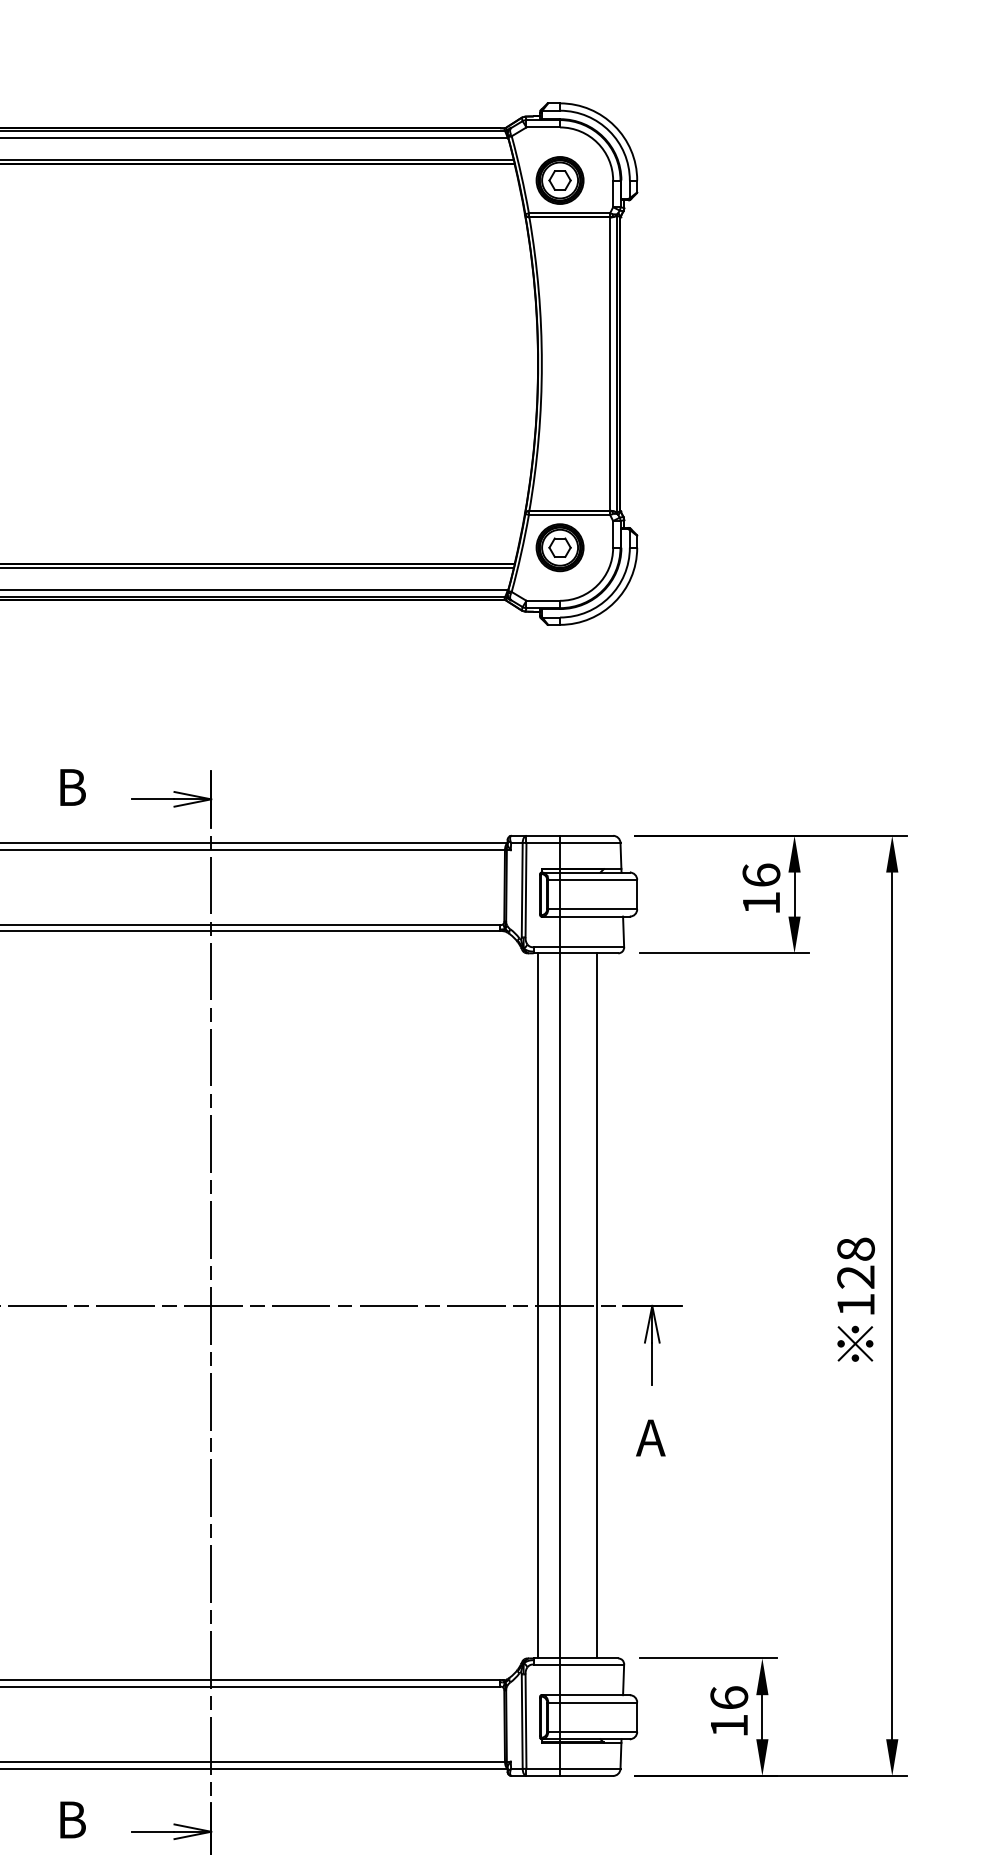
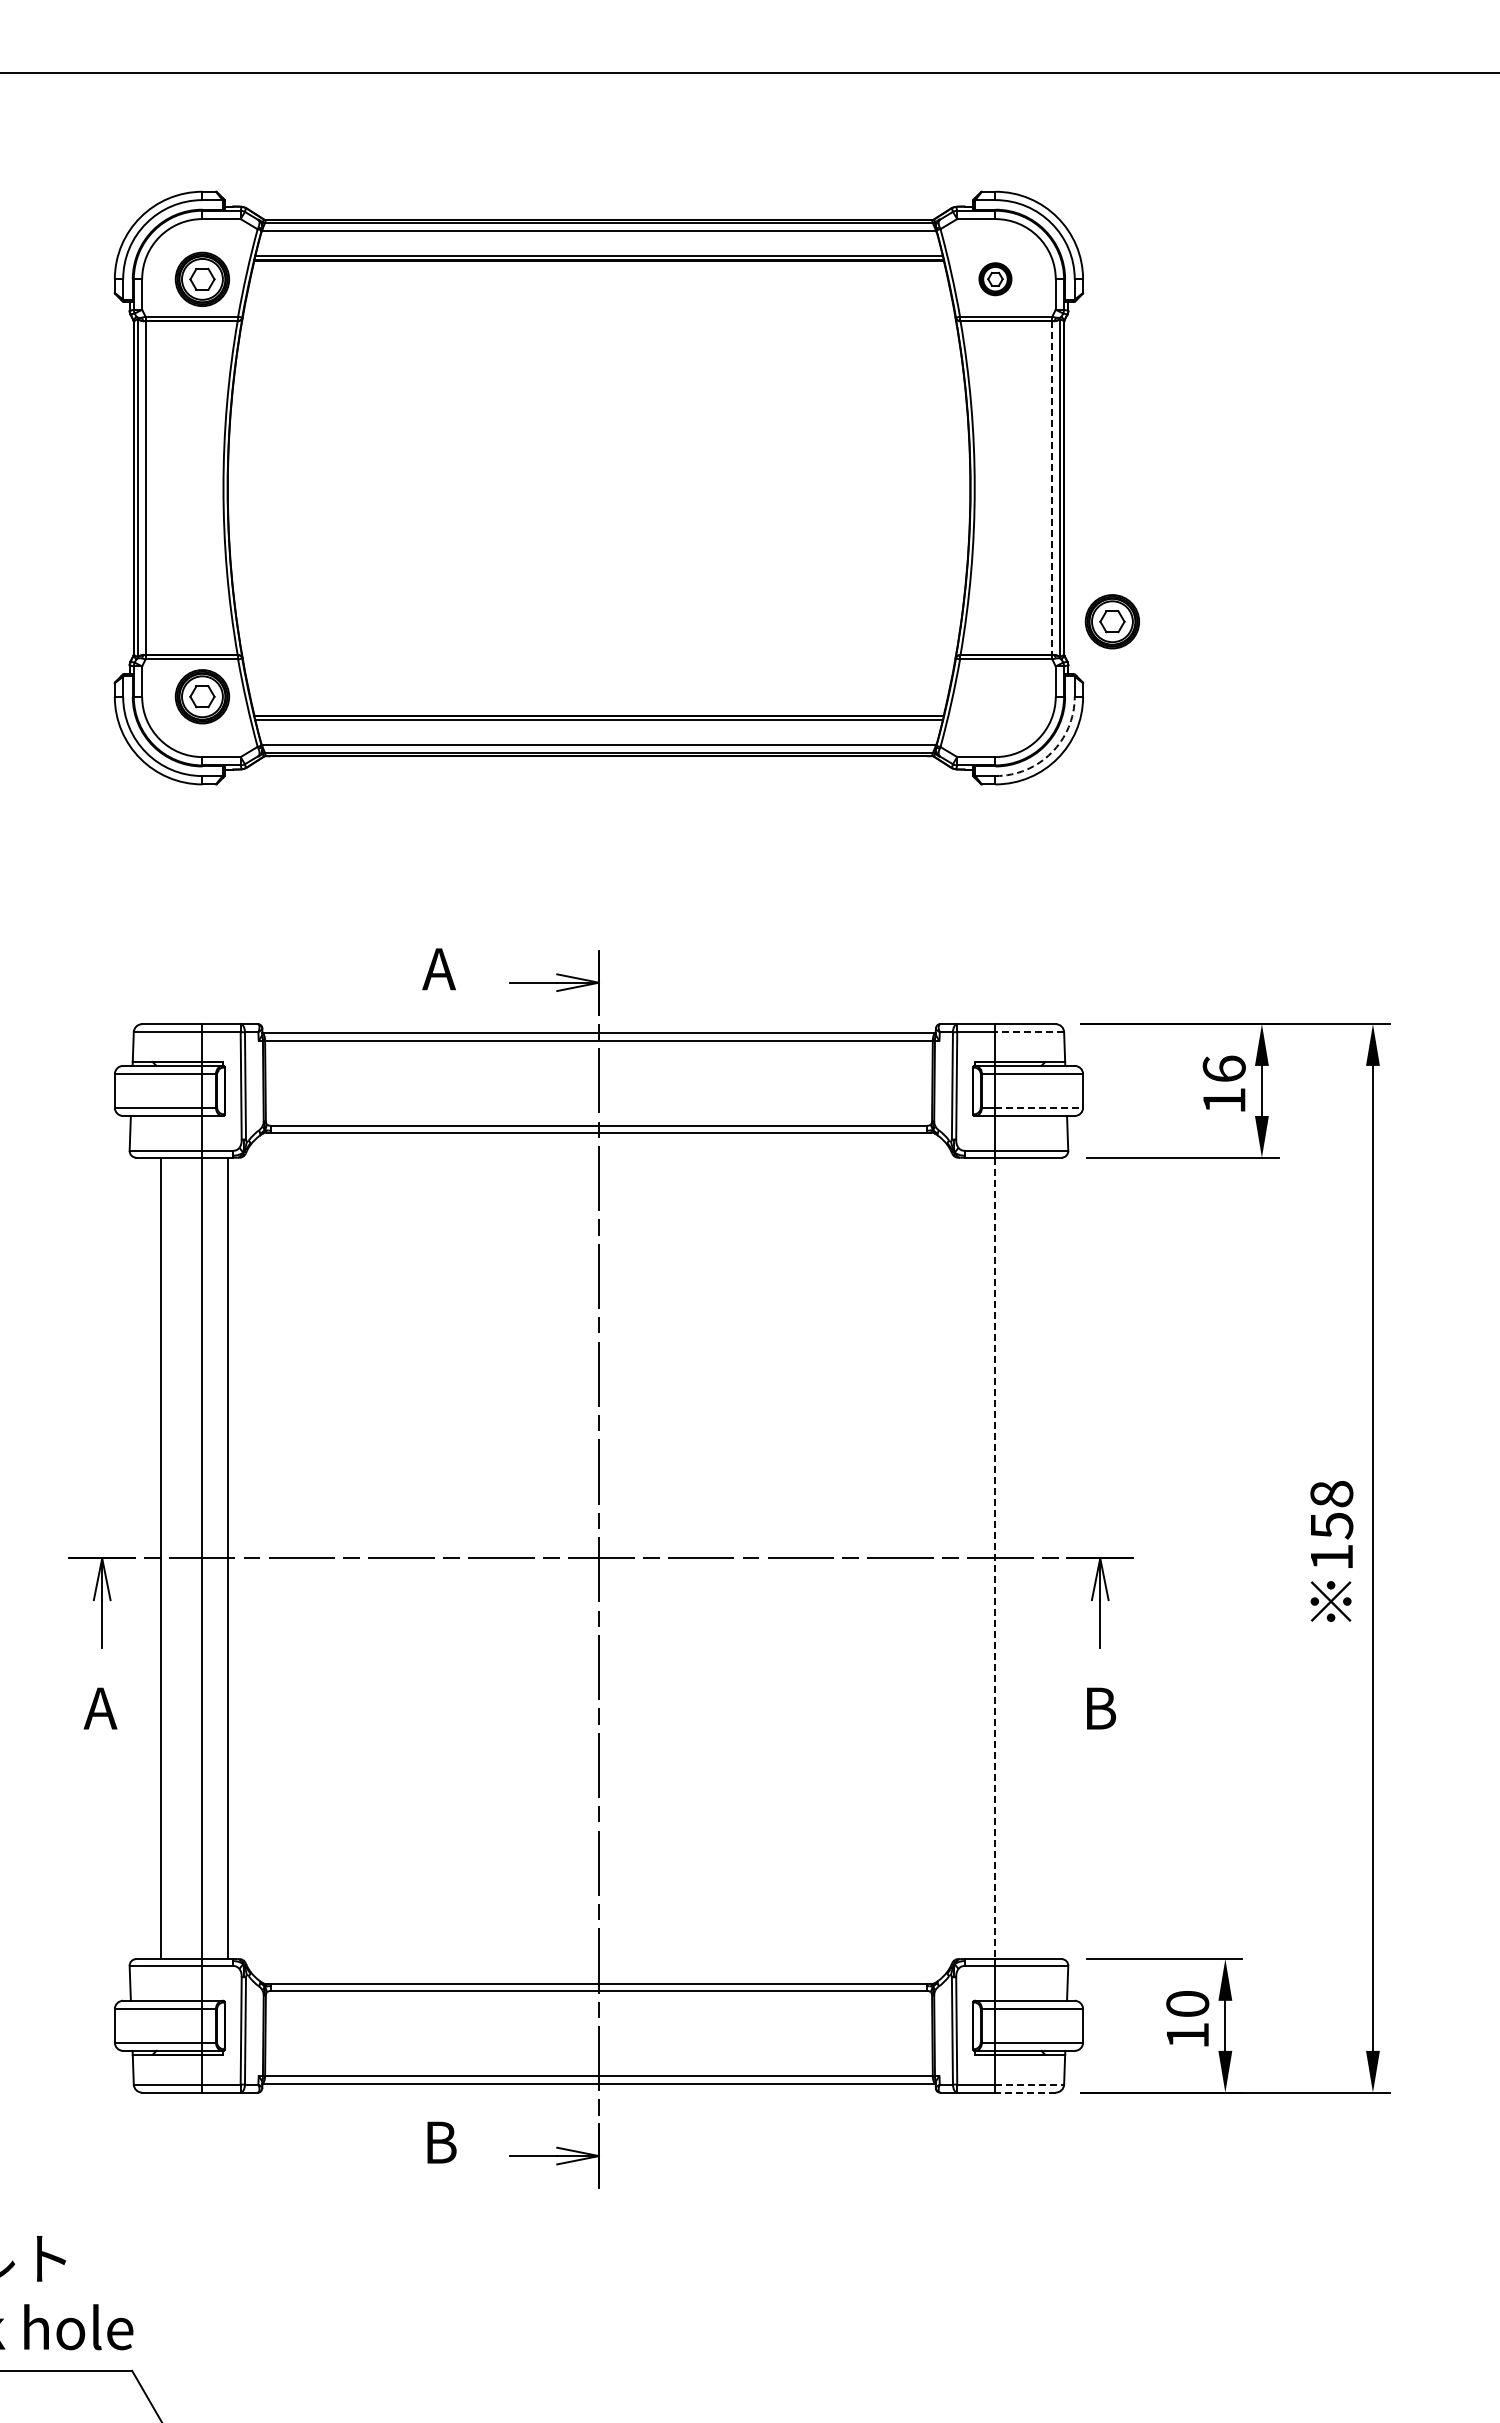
part: (560, 179) -> (995, 278), size x0.6
line: (609, 364) -> (1051, 488), solid -> dashed
part: (560, 547) -> (1112, 621), moved
arc: (609, 596) -> (1051, 752), solid -> dashed
text: (70, 787) -> (439, 969), B -> A
line: (590, 843) -> (1029, 1032), solid -> dashed
line: (598, 909) -> (1039, 1107), solid -> dashed
text: (855, 1276) -> (1331, 1525), 128 -> 158
line: (538, 1305) -> (970, 1558), removed
line: (560, 1305) -> (995, 1558), solid -> dashed
line: (597, 1305) -> (1037, 1558), removed
text: (650, 1437) -> (1098, 1708), A -> B
text: (729, 1697) -> (1187, 2003), 16 -> 10
line: (590, 1768) -> (1030, 2084), solid -> dashed
line: (586, 1775) -> (1025, 2092), solid -> dashed

